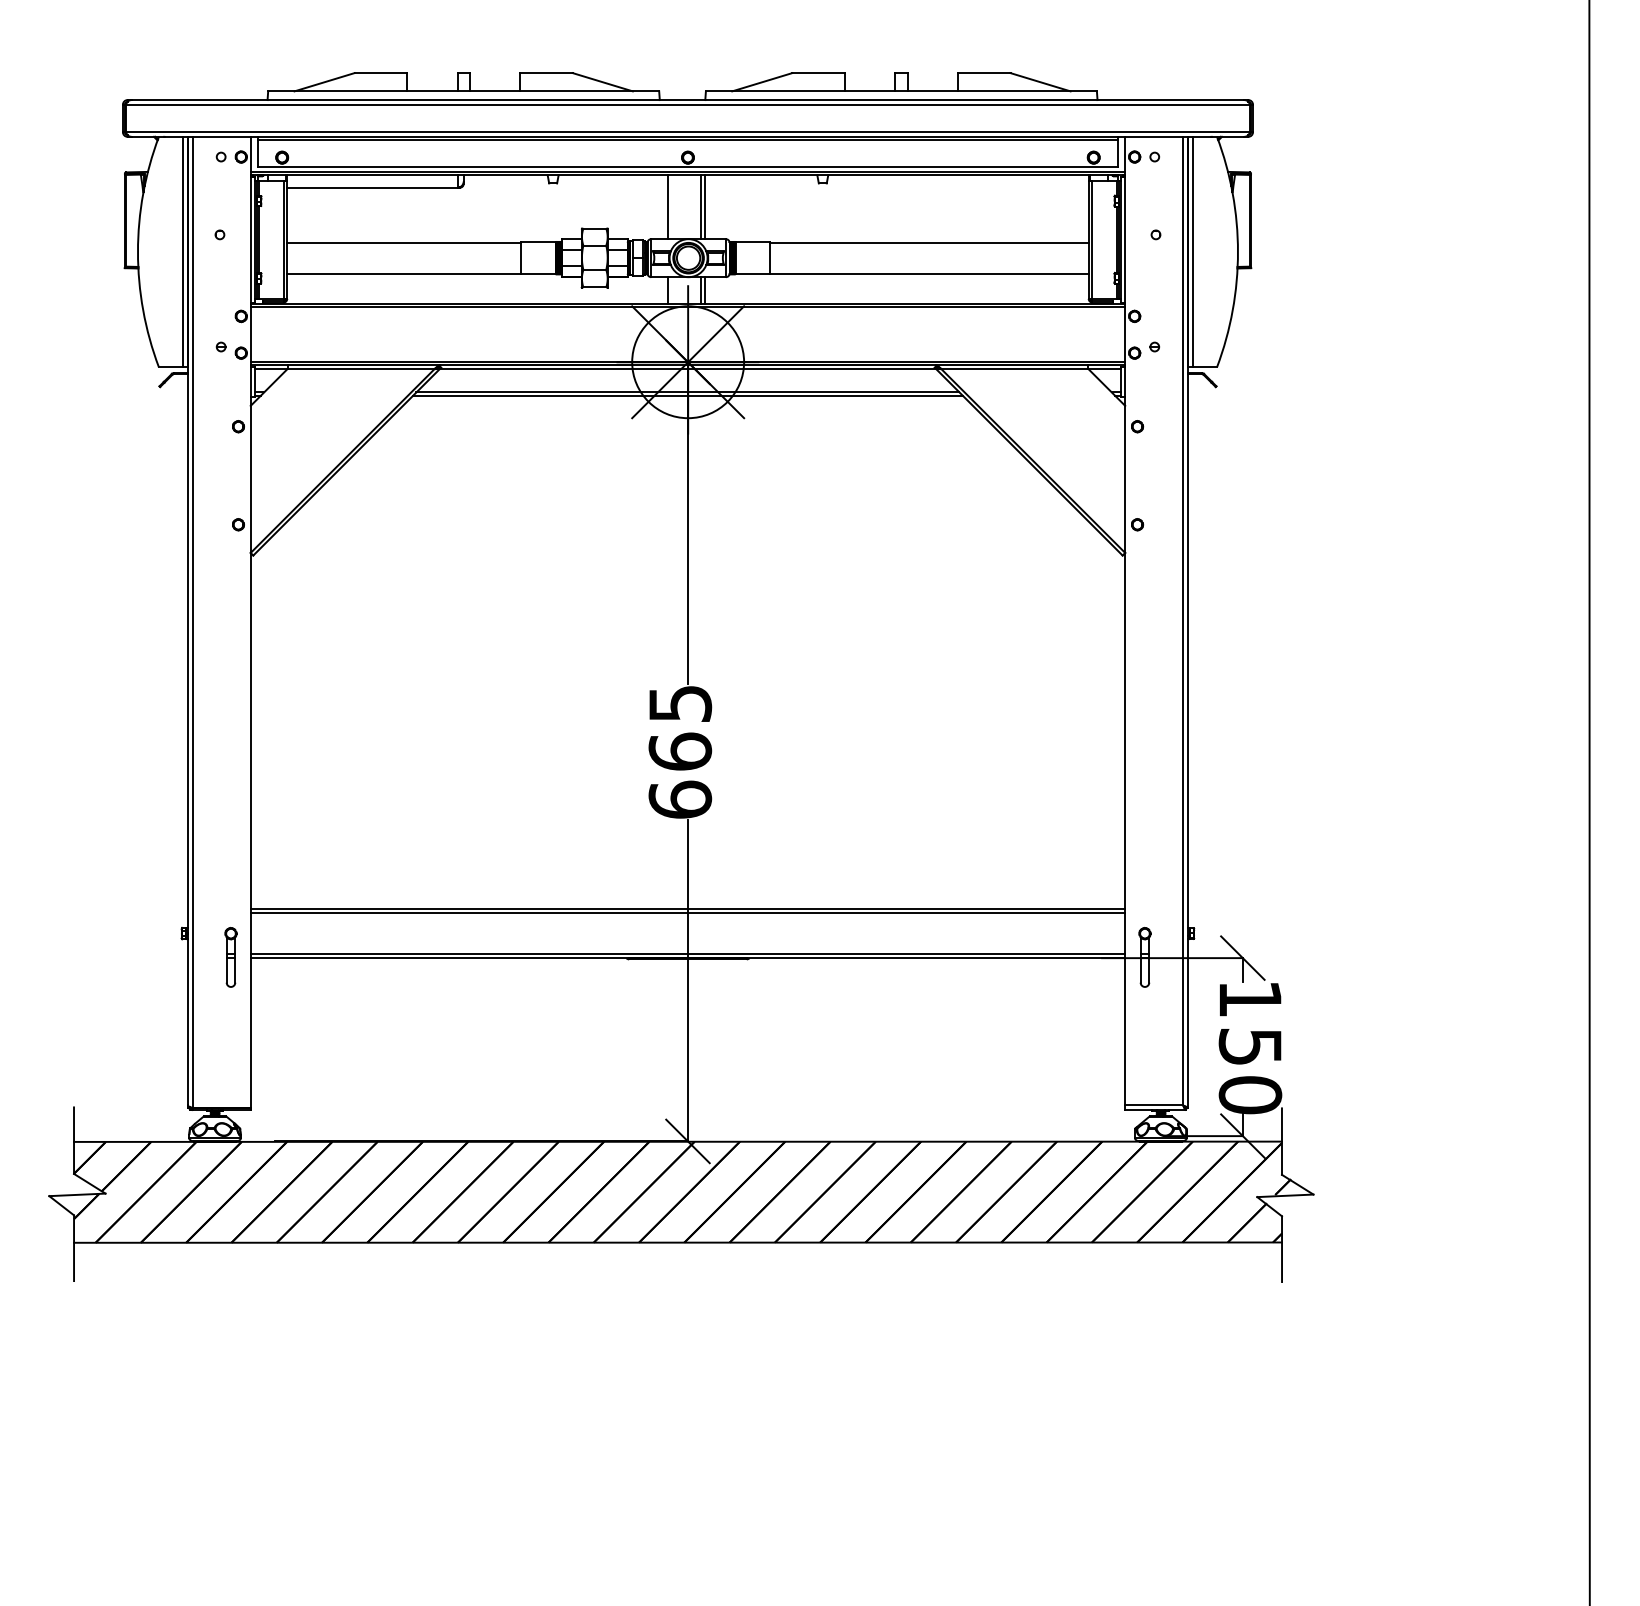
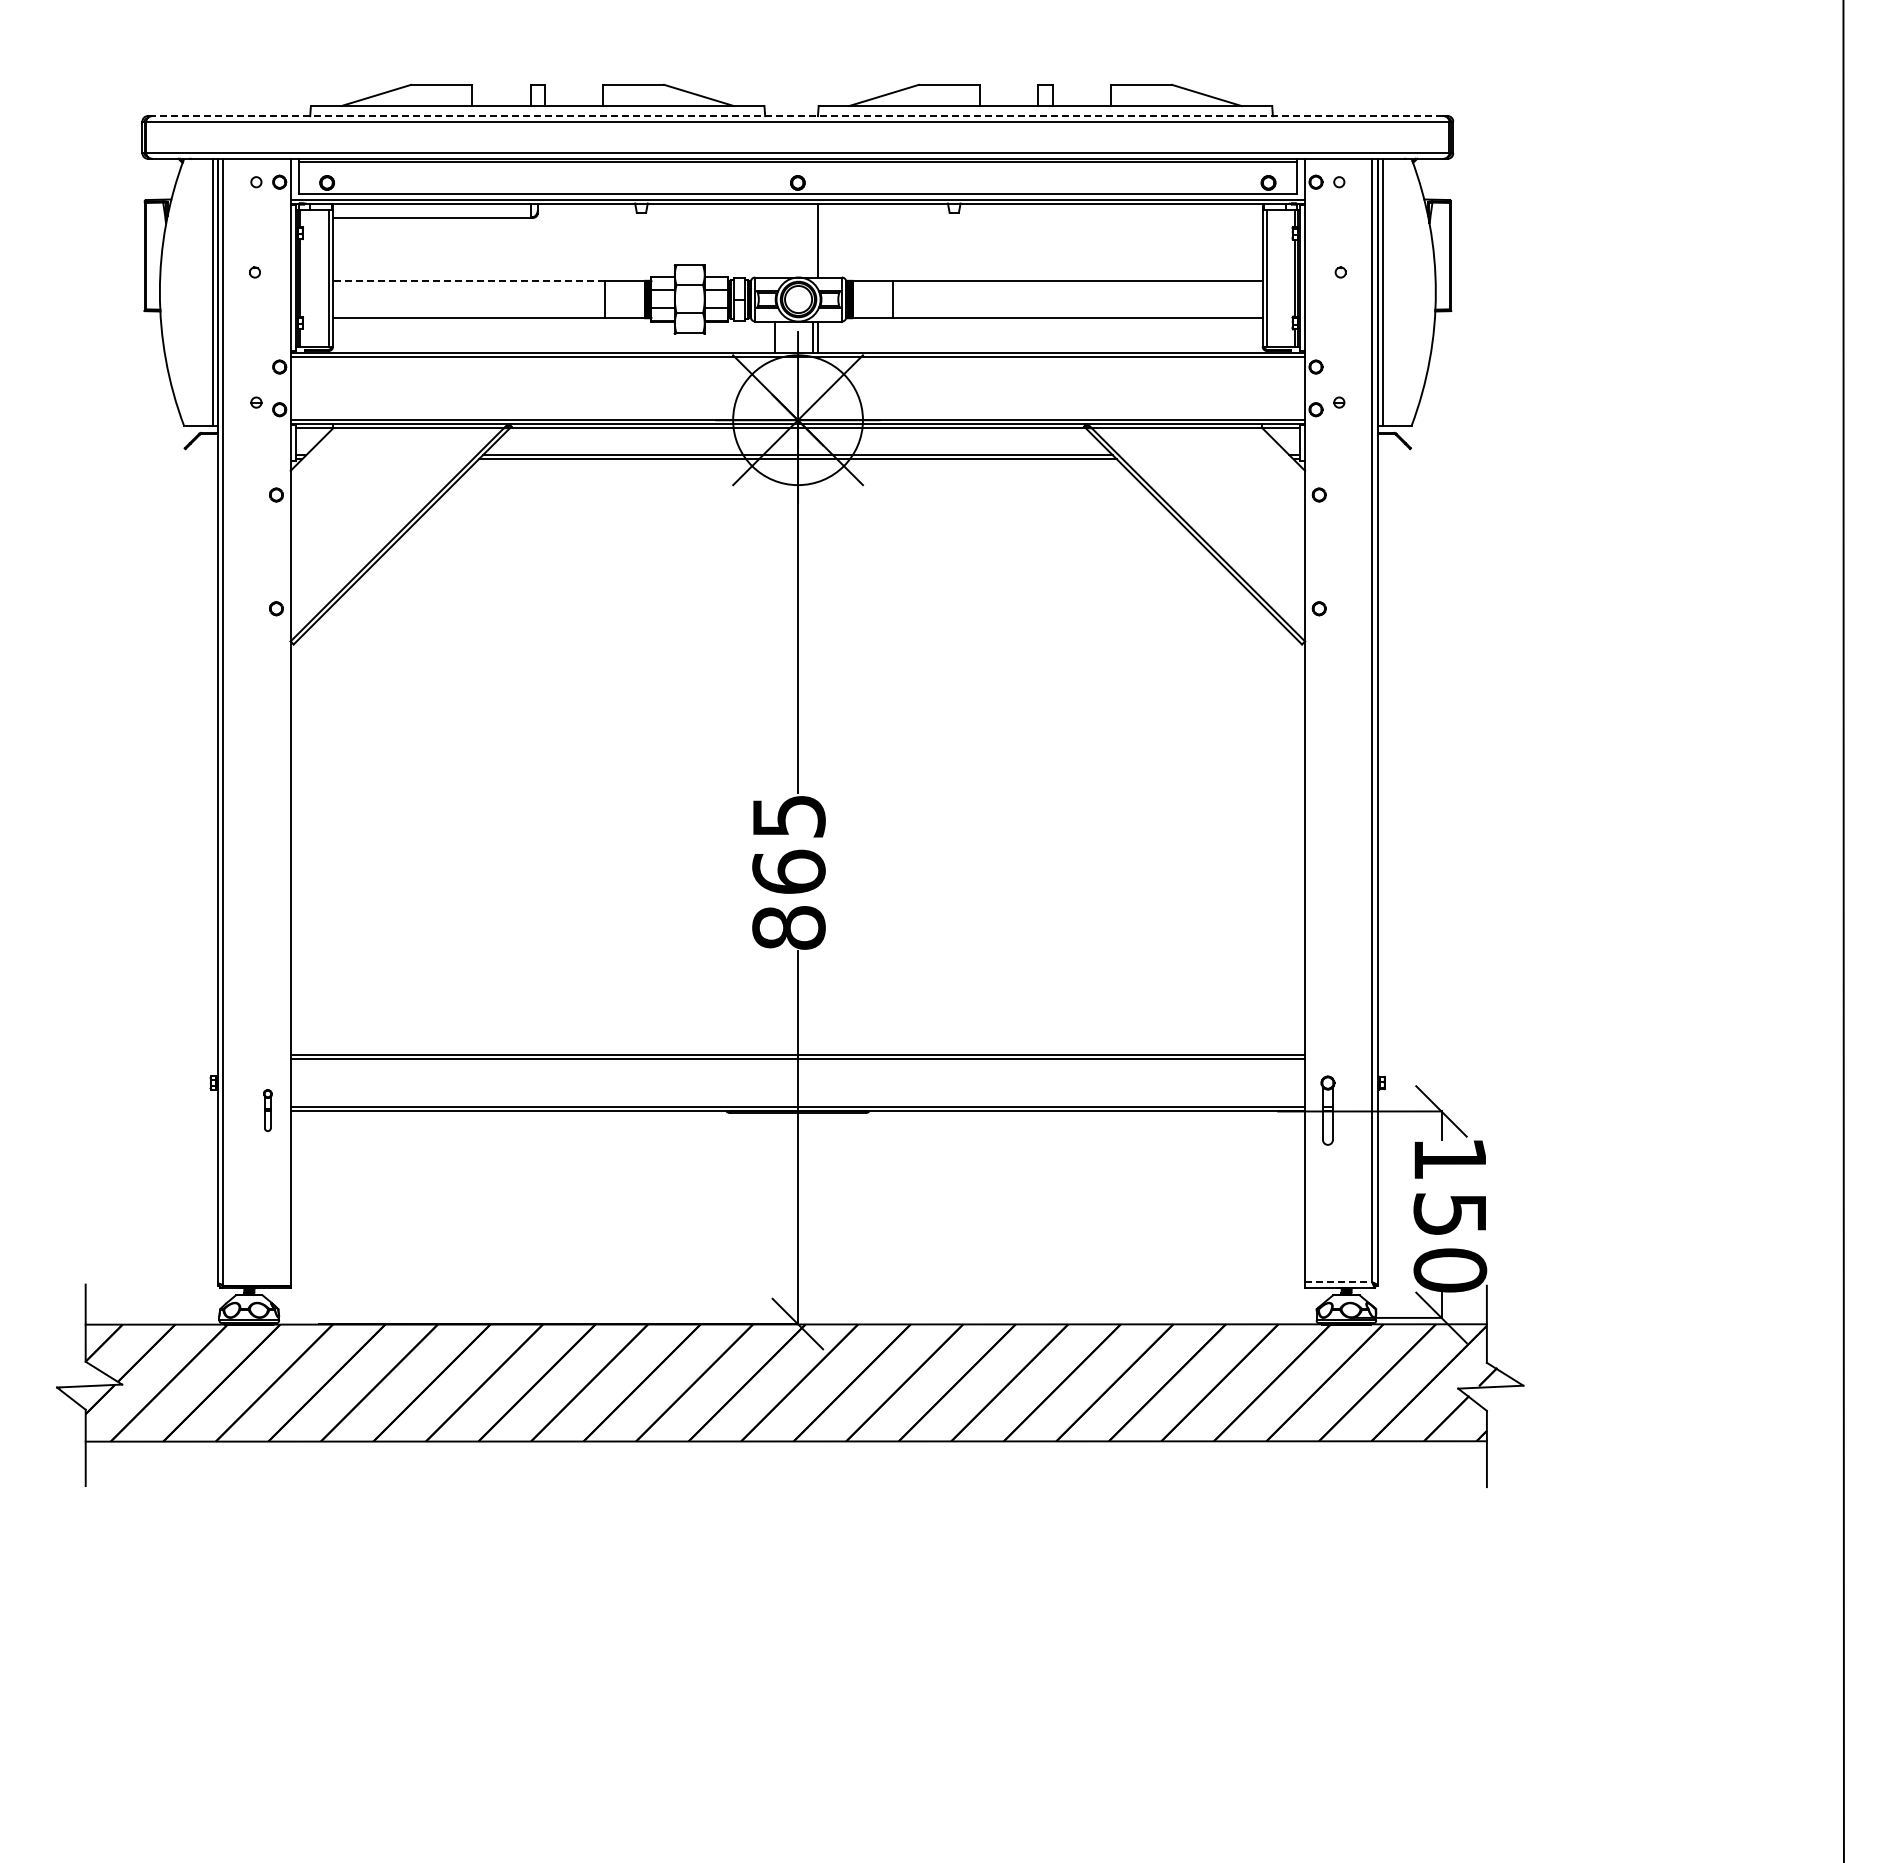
line: (687, 100) -> (797, 116), solid -> dashed
line: (668, 207) -> (775, 240), removed
line: (701, 207) -> (813, 240), removed
line: (404, 242) -> (468, 281), solid -> dashed
text: (679, 799) -> (788, 927), 665 -> 865
part: (230, 957) -> (267, 1110), size x0.6
line: (1154, 1105) -> (1338, 1282), solid -> dashed

